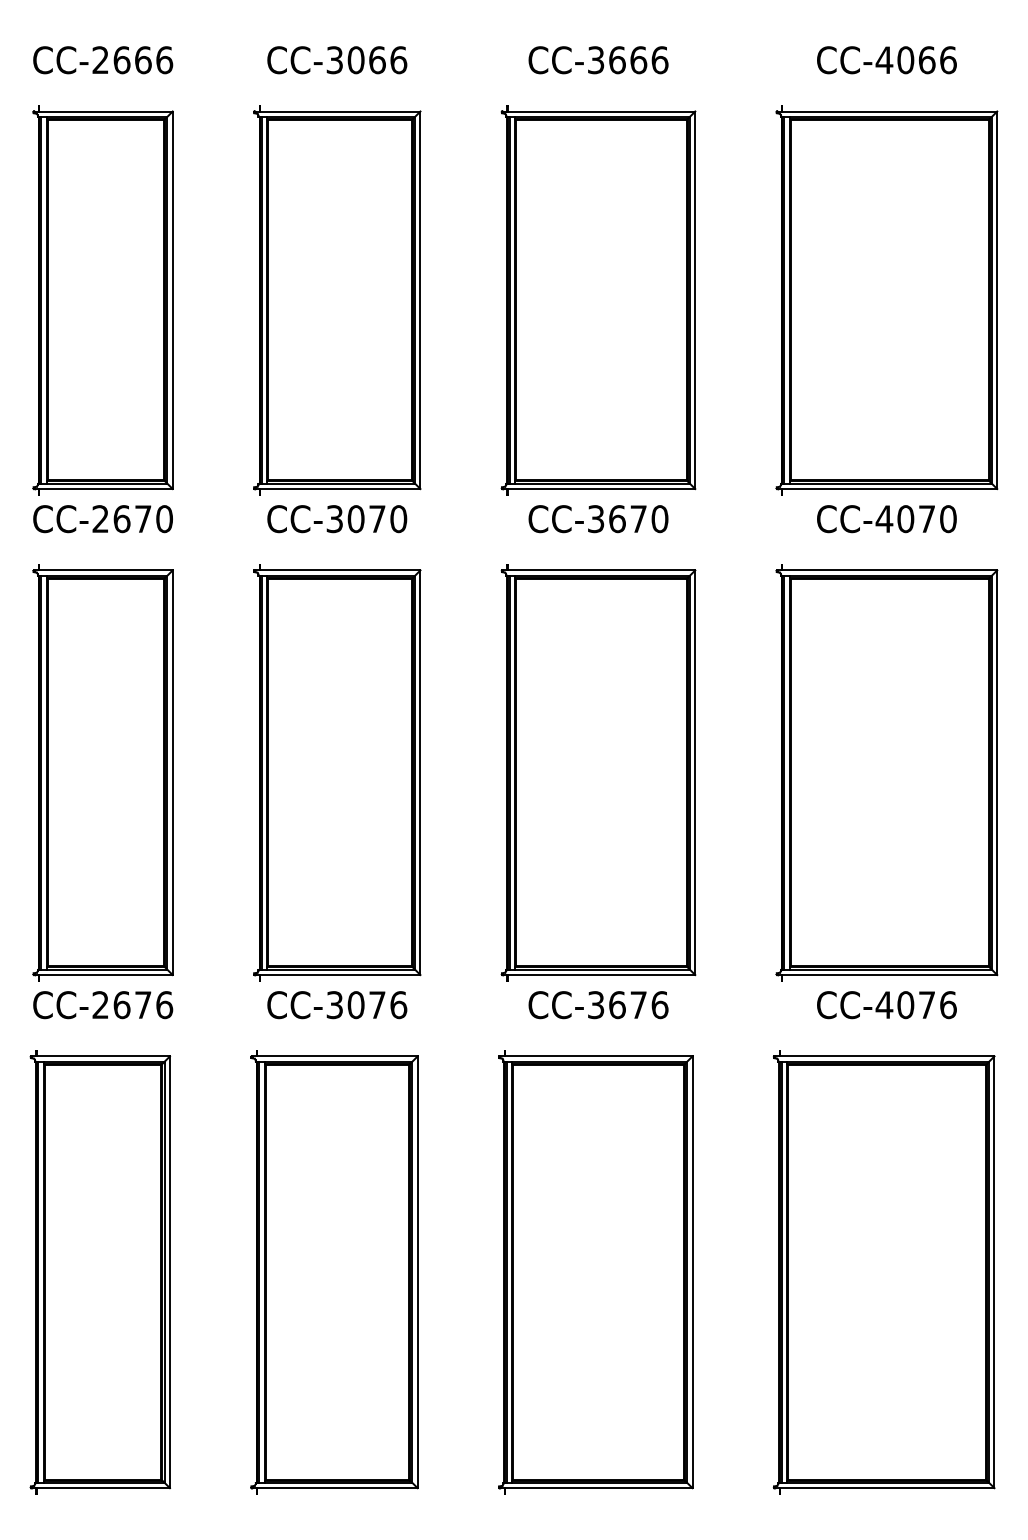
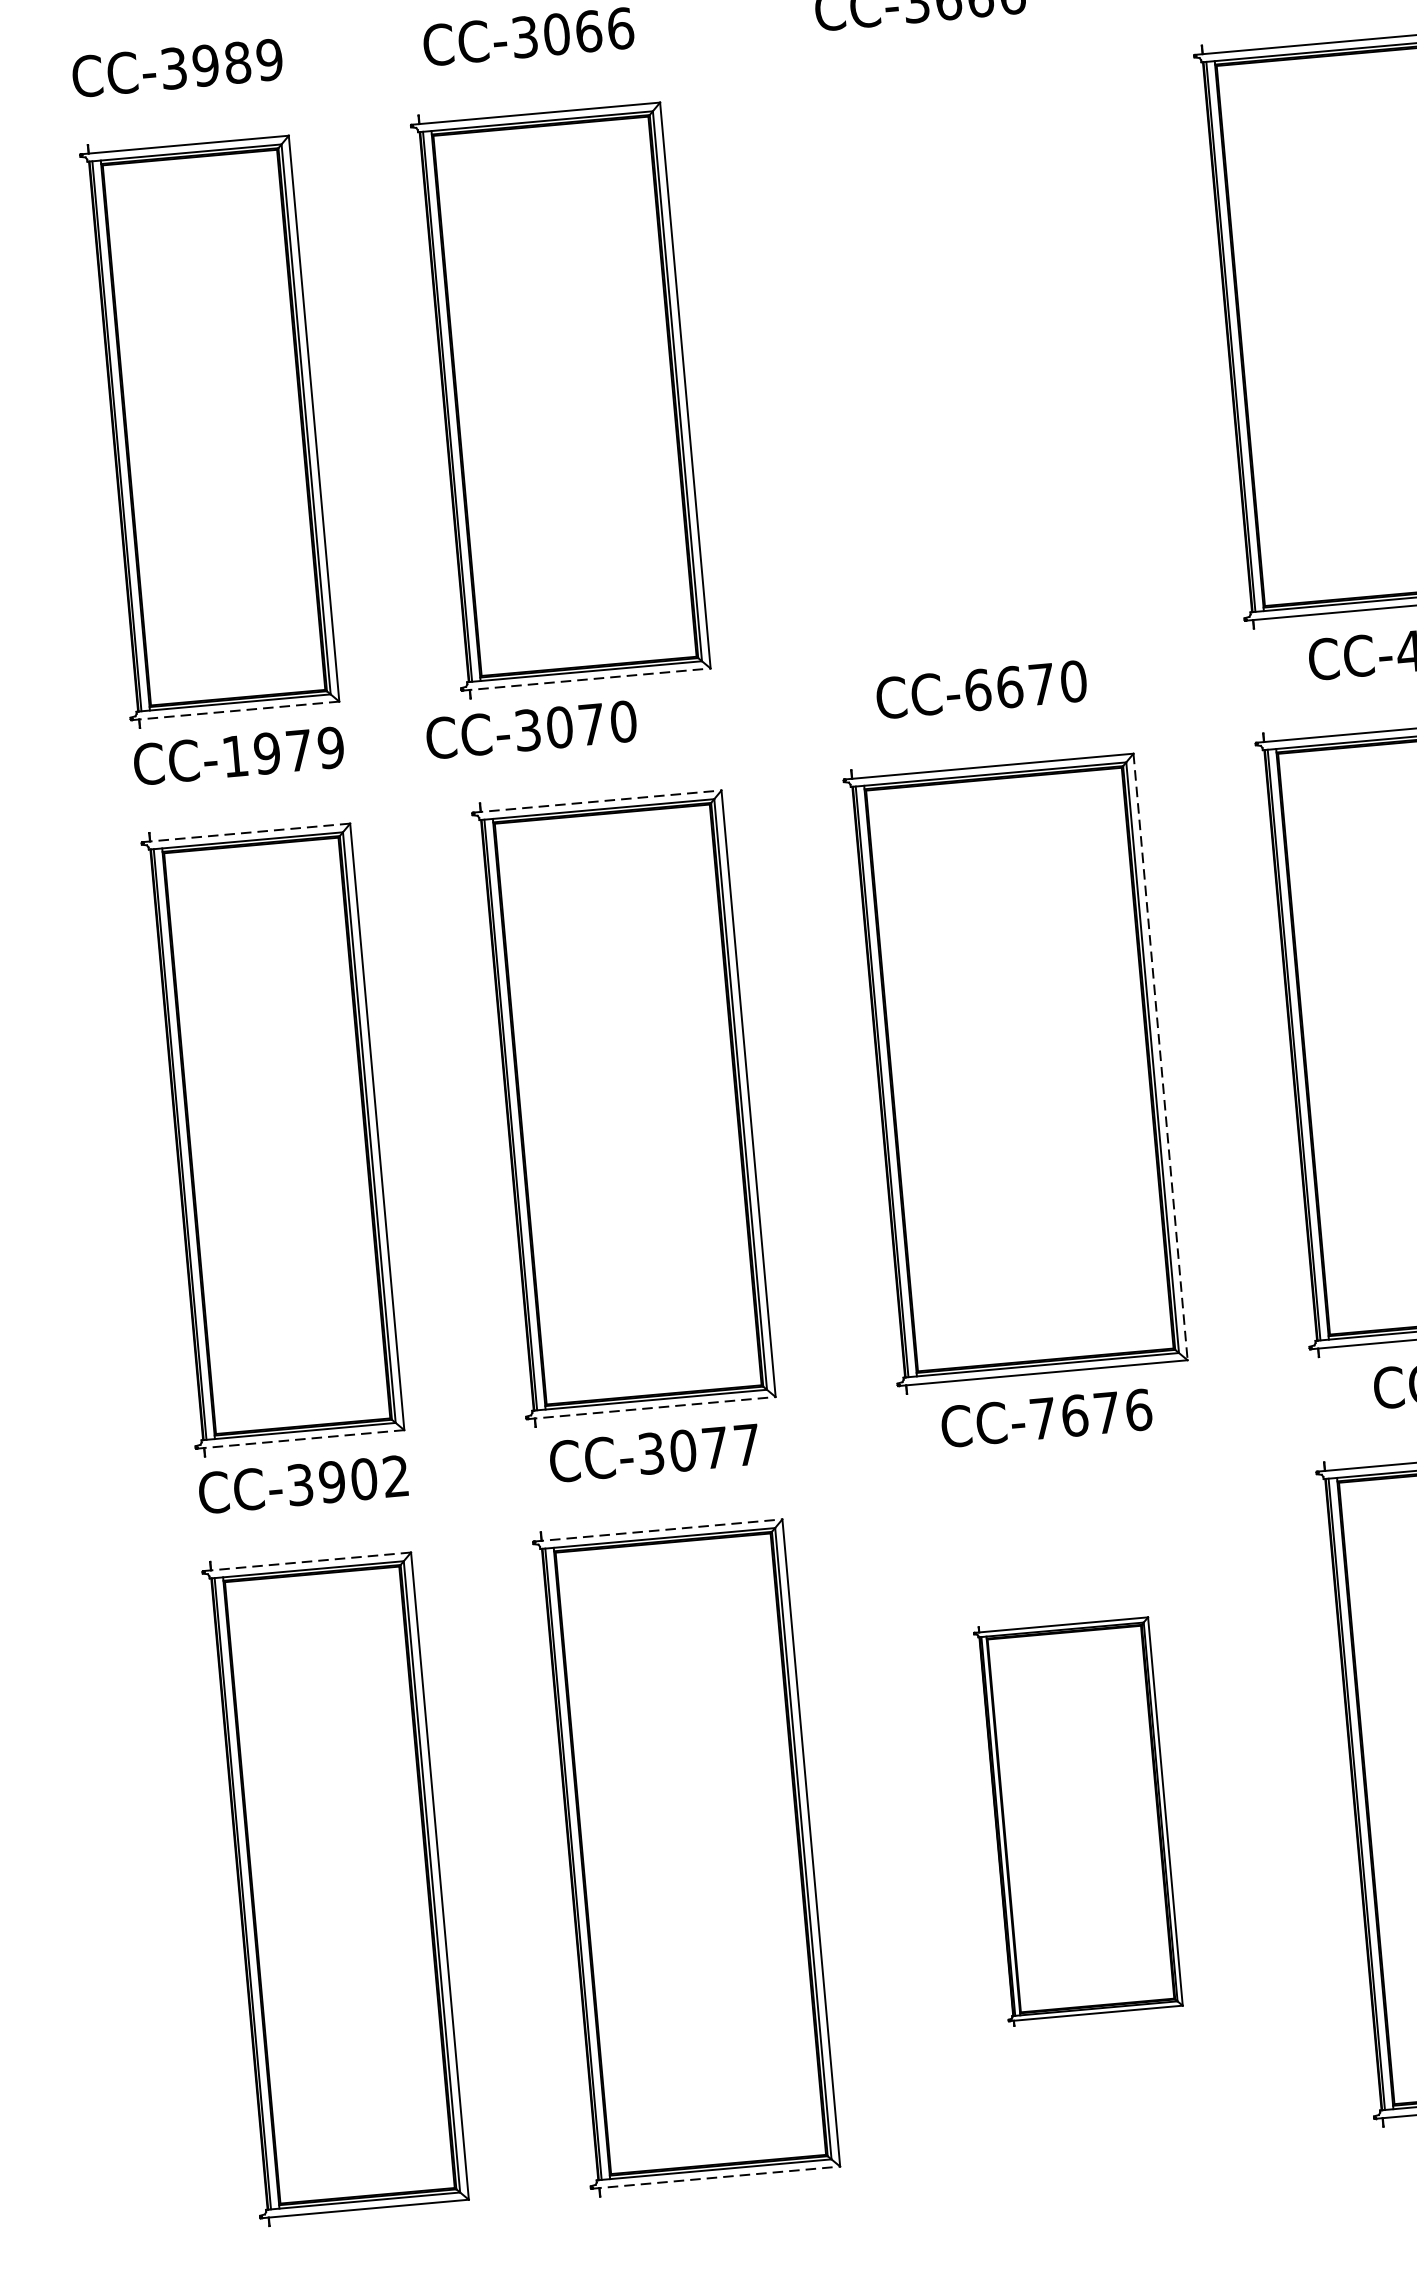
text: (132, 60) -> (221, 64), CC-2666 -> CC-3989
part: (598, 300) -> (952, 362), removed
line: (103, 489) -> (235, 711), solid -> dashed
line: (337, 489) -> (586, 680), solid -> dashed
text: (132, 519) -> (283, 752), CC-2670 -> CC-1979
text: (337, 519) -> (531, 730), moved
text: (596, 519) -> (978, 690), CC-3670 -> CC-6670
line: (103, 570) -> (246, 833), solid -> dashed
line: (337, 570) -> (597, 801), solid -> dashed
line: (695, 773) -> (1161, 1058), solid -> dashed
line: (103, 975) -> (300, 1440), solid -> dashed
line: (337, 975) -> (651, 1408), solid -> dashed
text: (132, 1005) -> (348, 1481), CC-2676 -> CC-3902
text: (398, 1005) -> (746, 1445), CC-3076 -> CC-3077
text: (596, 1005) -> (1043, 1419), CC-3676 -> CC-7676
line: (101, 1056) -> (308, 1561), solid -> dashed
line: (335, 1056) -> (659, 1530), solid -> dashed
part: (595, 1272) -> (1077, 1819), size x0.6
line: (335, 1488) -> (717, 2178), solid -> dashed

